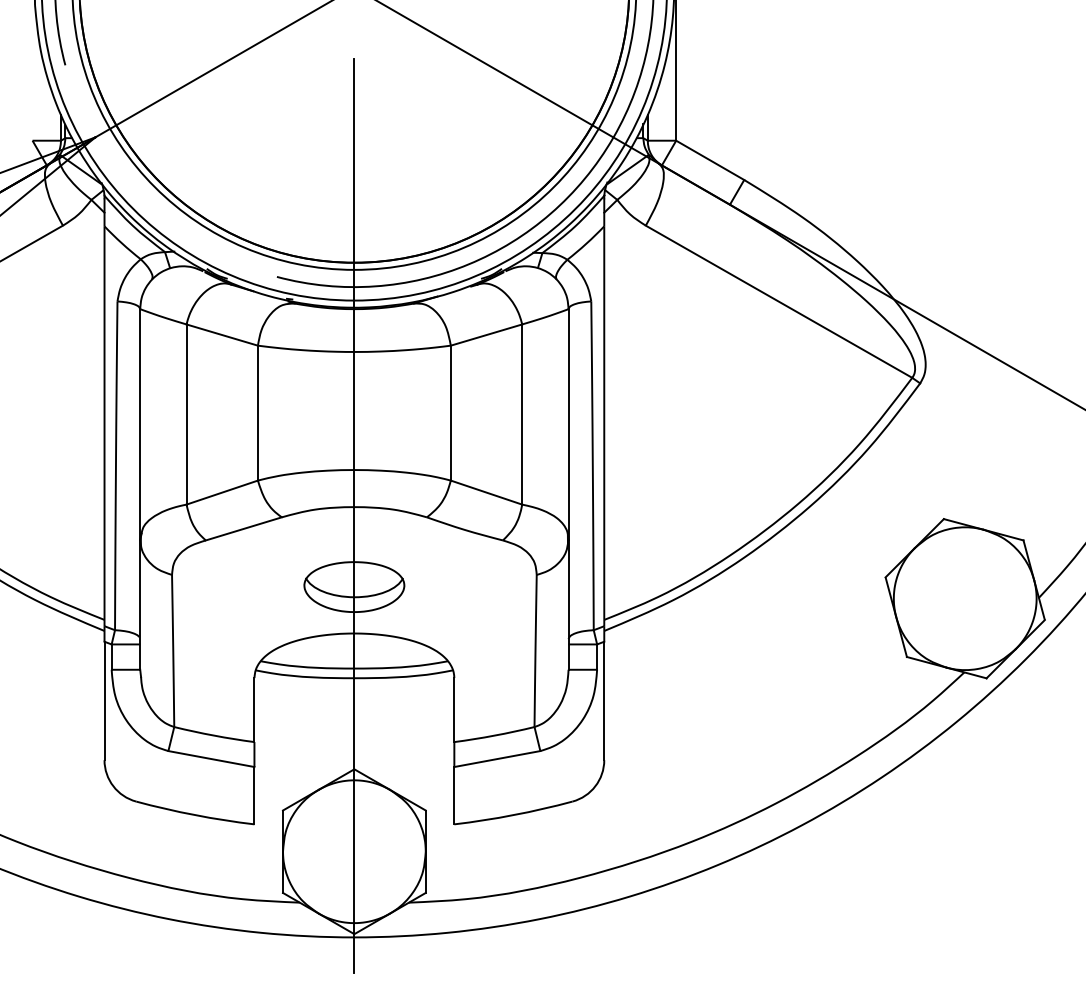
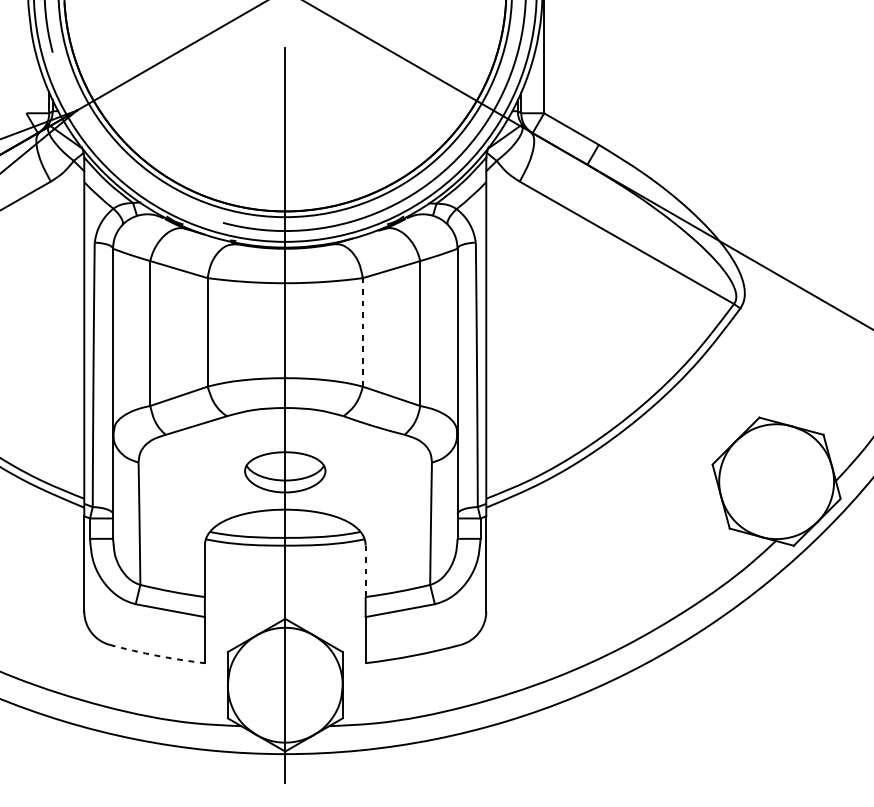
line: (450, 412) -> (362, 331), solid -> dashed
line: (454, 710) -> (365, 571), solid -> dashed
arc: (194, 815) -> (156, 656), solid -> dashed

